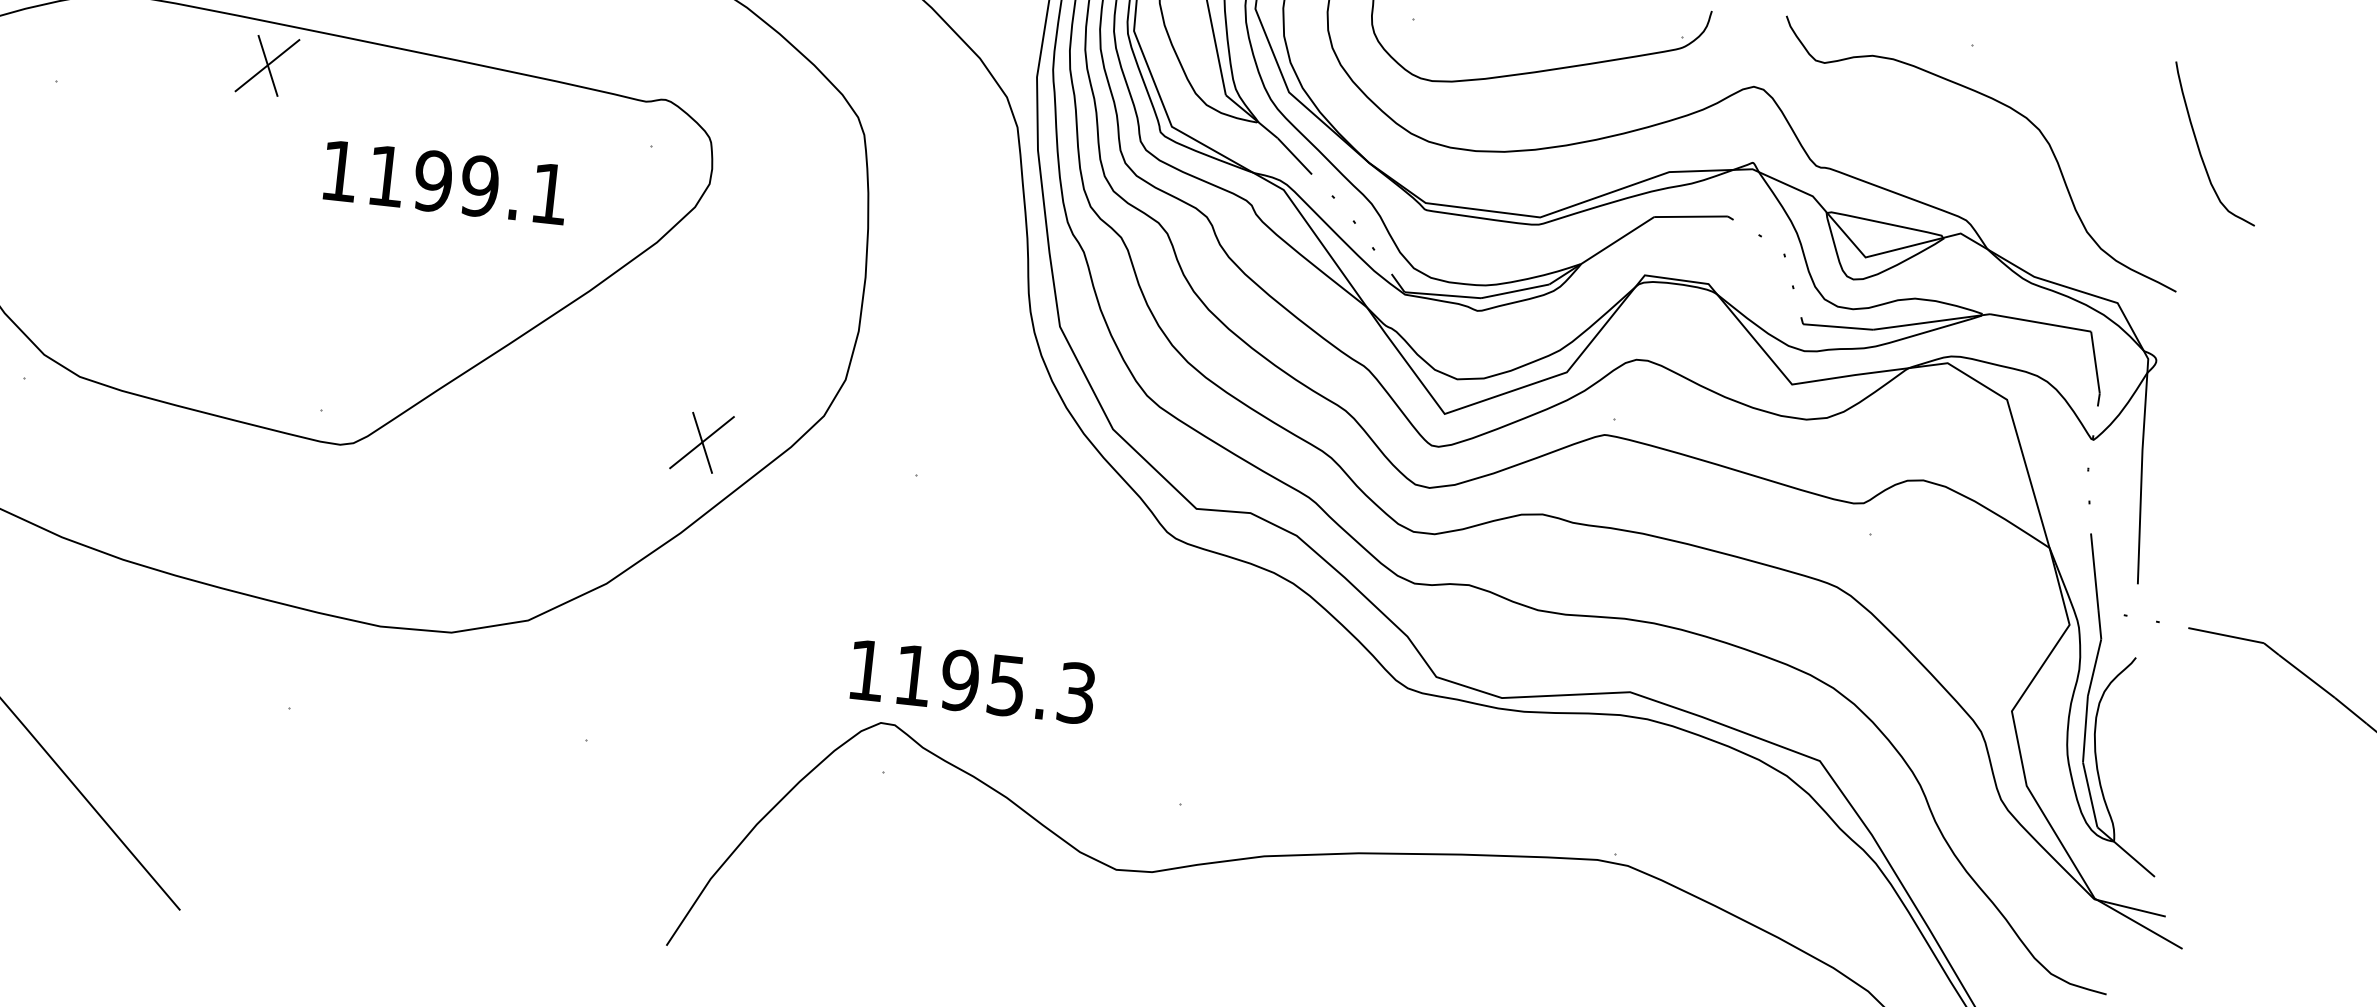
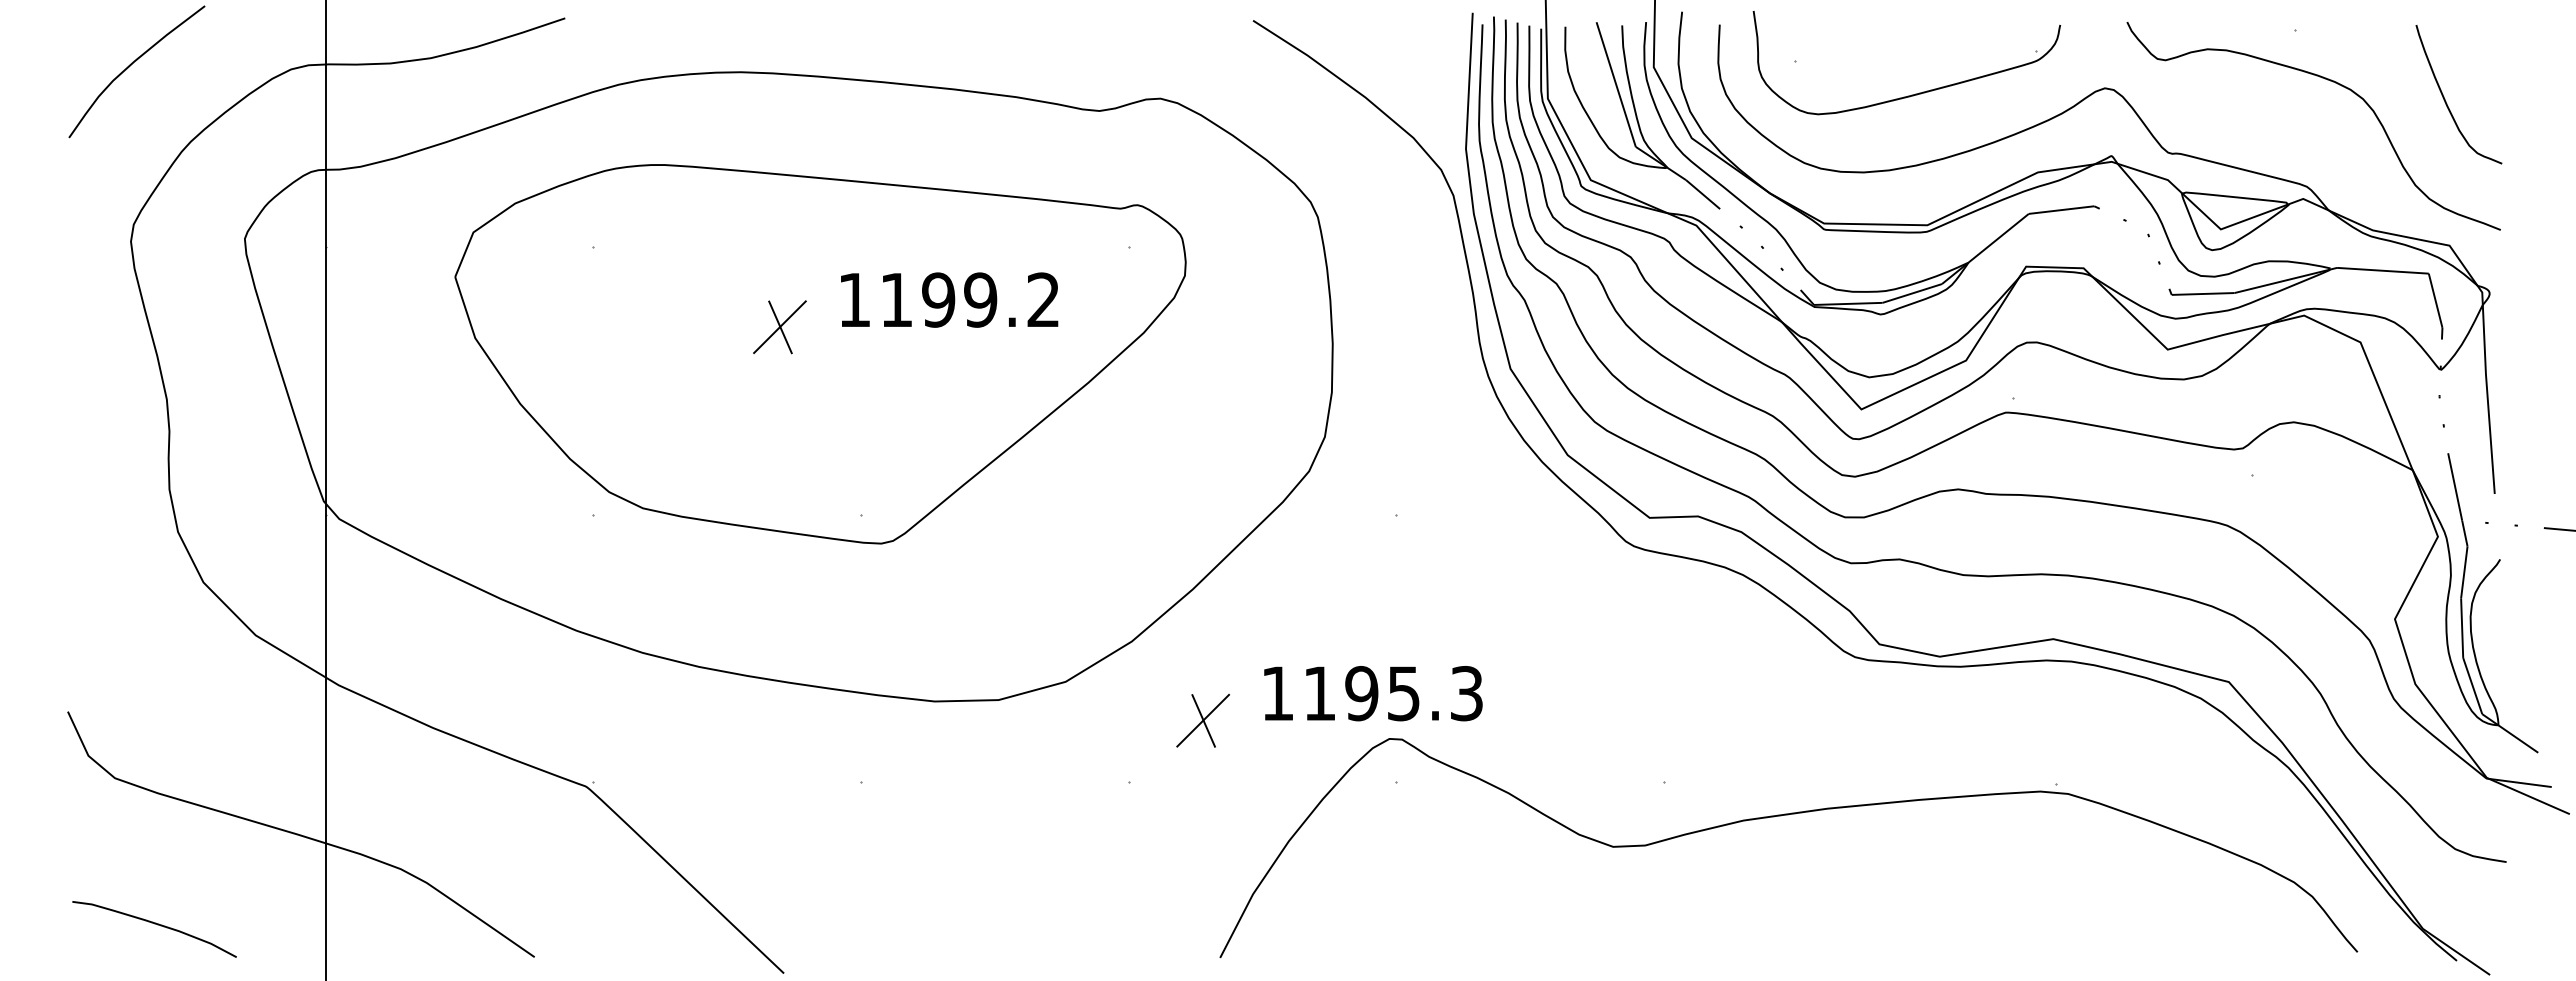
part: (266, 65) -> (779, 327), moved
curve: (2200, 150) -> (2446, 101), moved
text: (548, 193) -> (1042, 299), 1199.1 -> 1199.2
part: (701, 442) -> (1202, 720), moved
text: (973, 681) -> (1373, 693), moved

